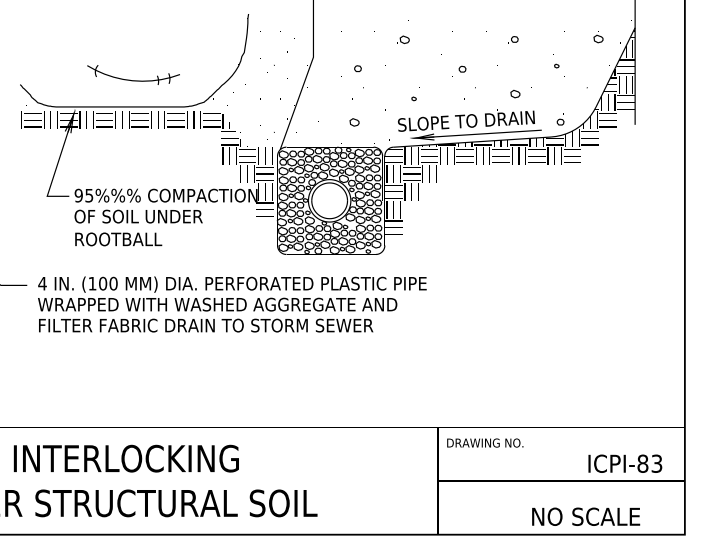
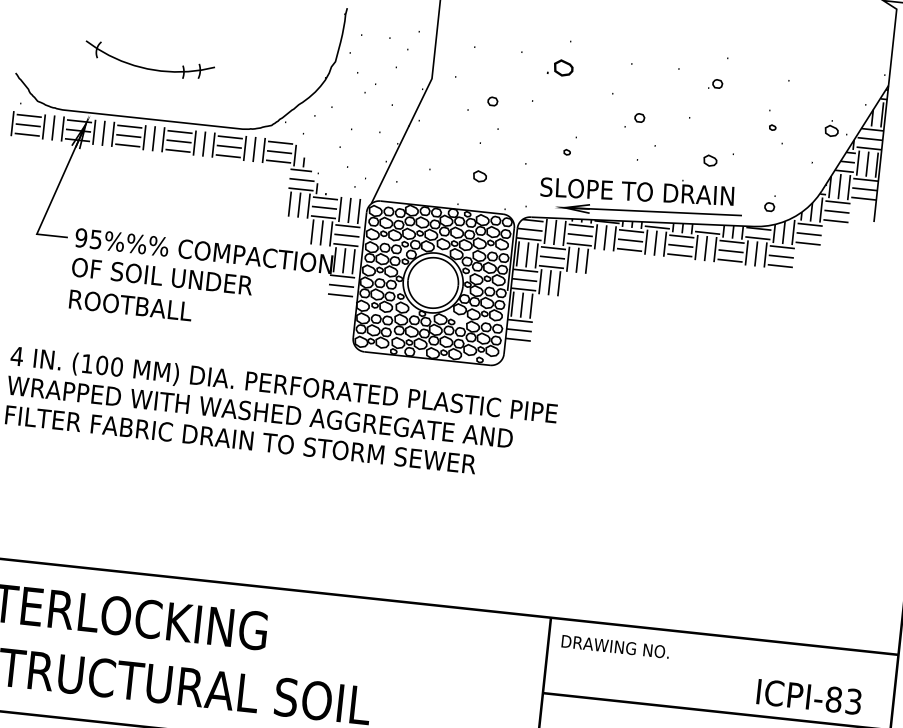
part: (598, 37) -> (831, 128), moved
part: (403, 39) -> (561, 67), size x1.4
part: (133, 74) -> (149, 60), moved

